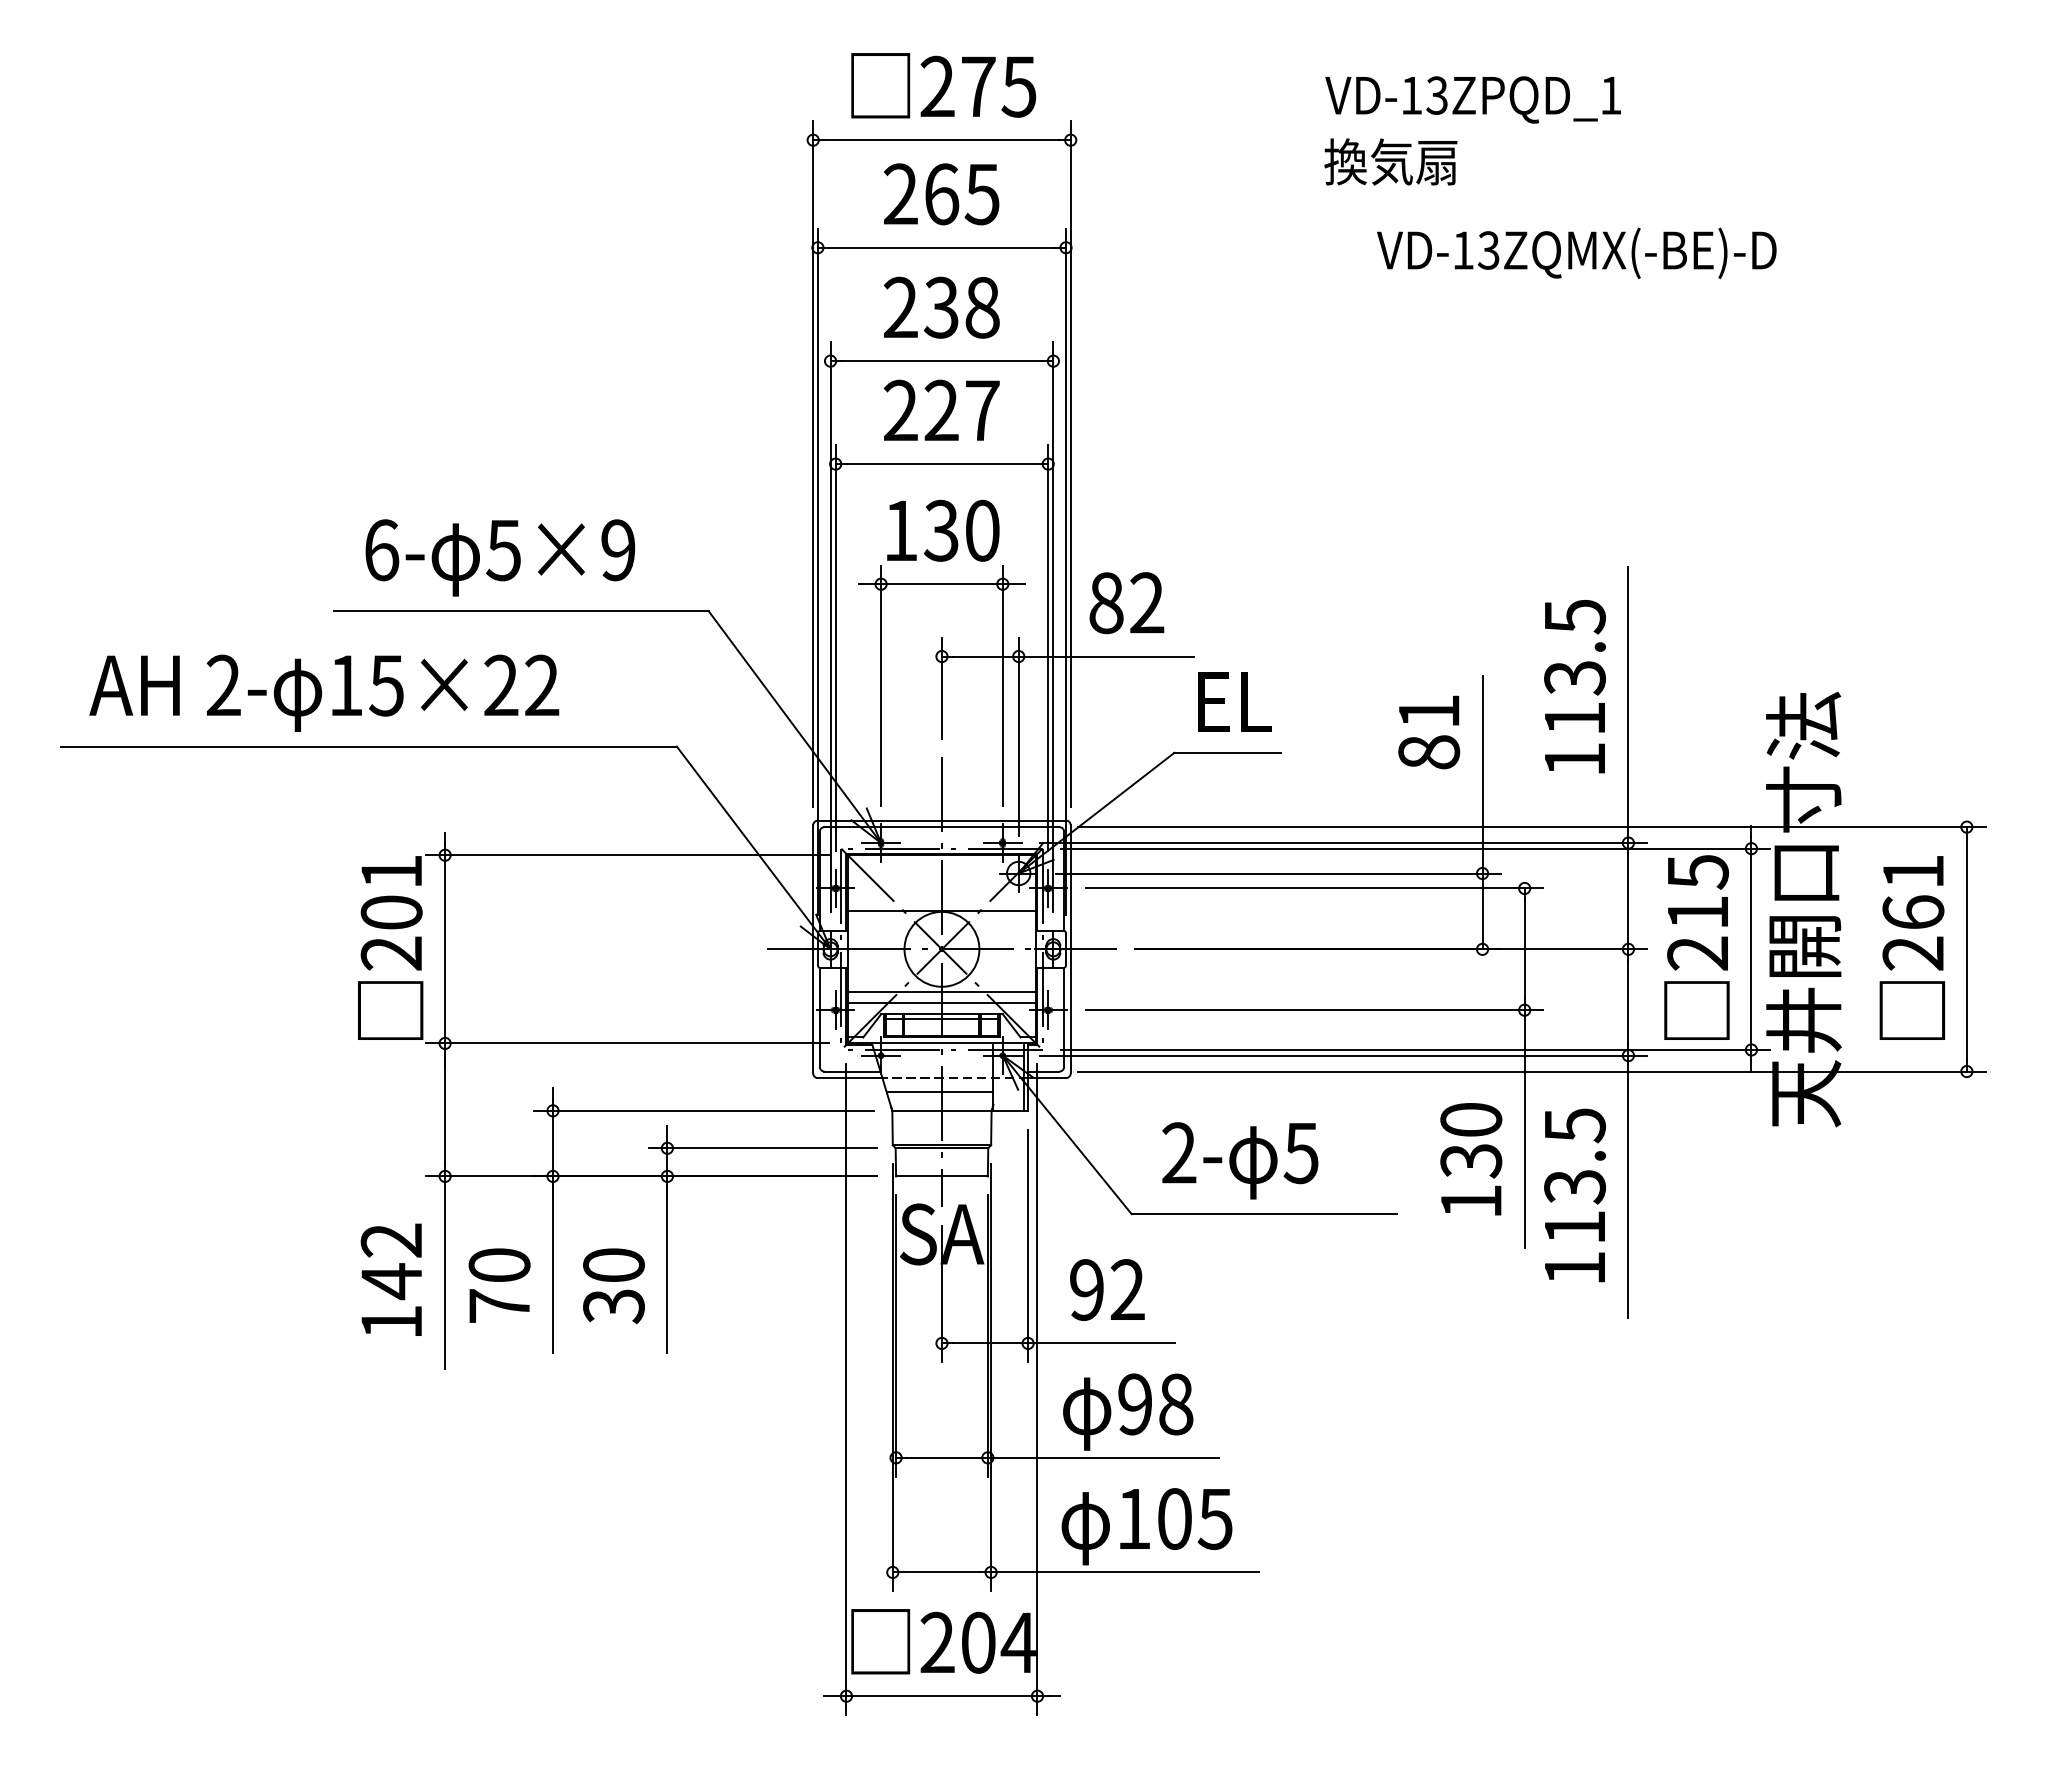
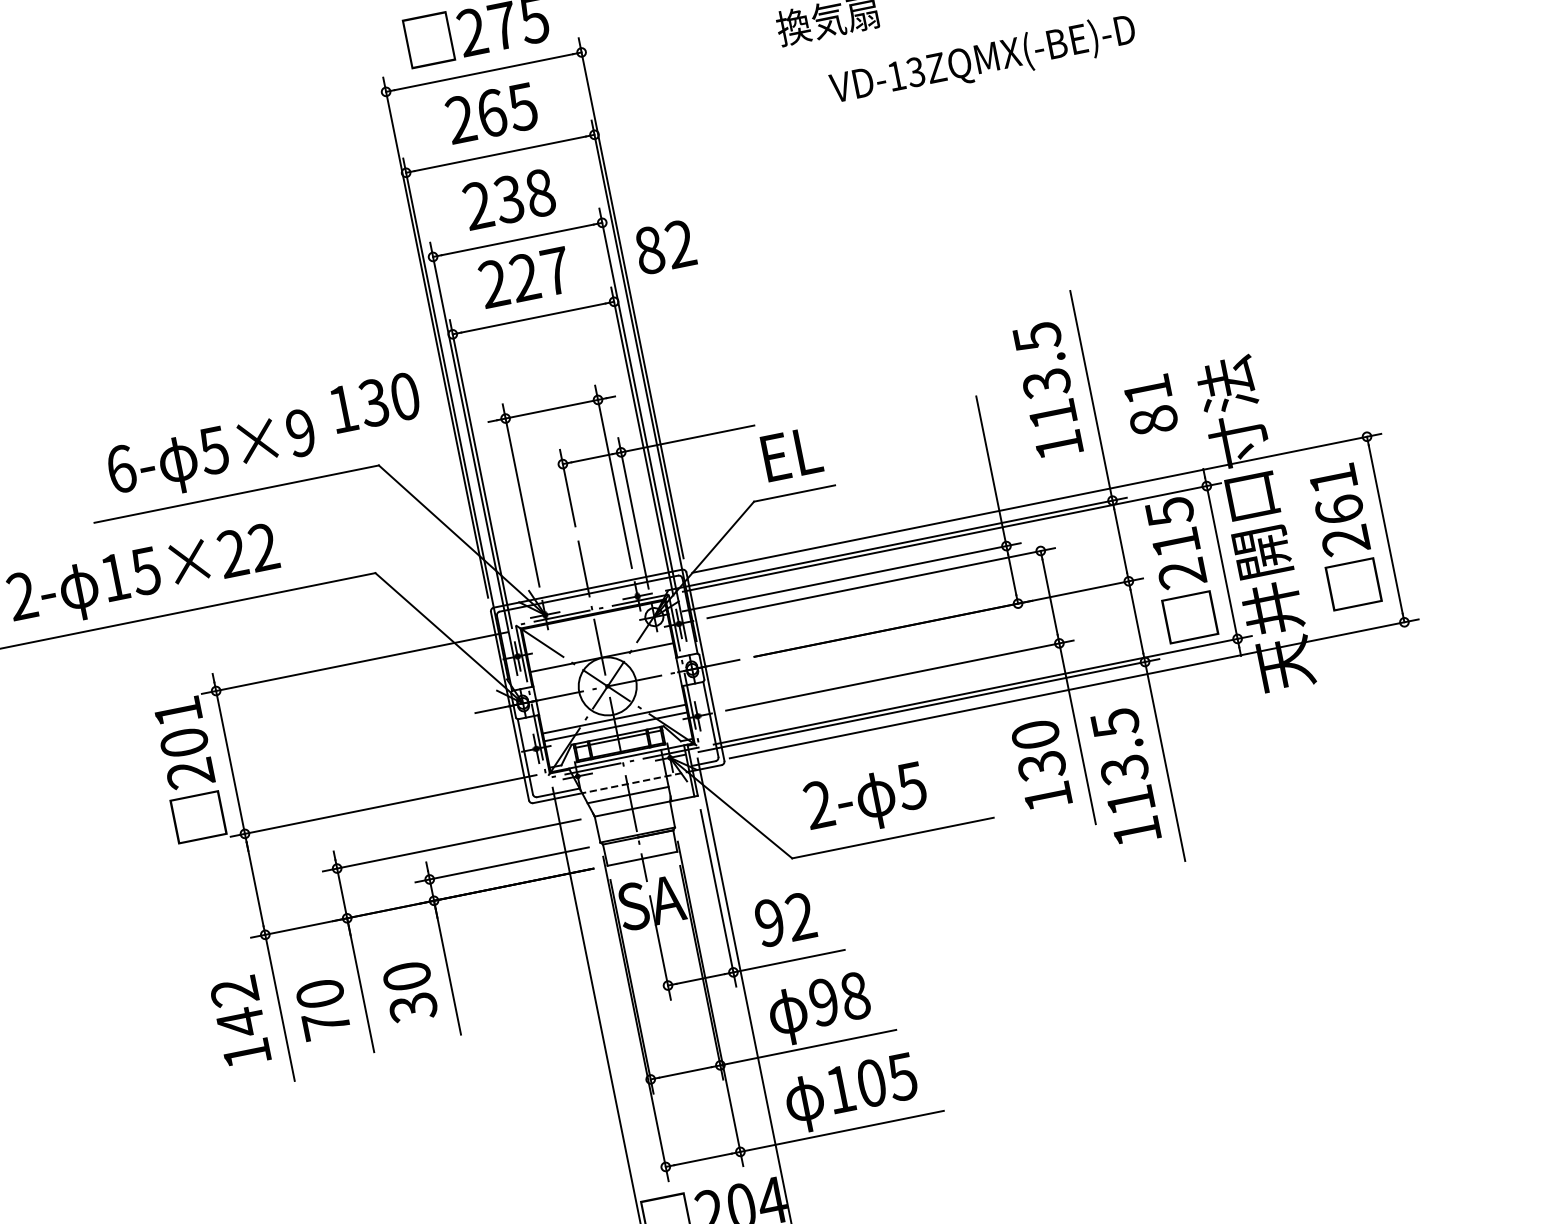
text: (943, 530) -> (375, 402), moved
text: (1126, 603) -> (665, 247), moved
text: (1429, 732) -> (1151, 405), moved

